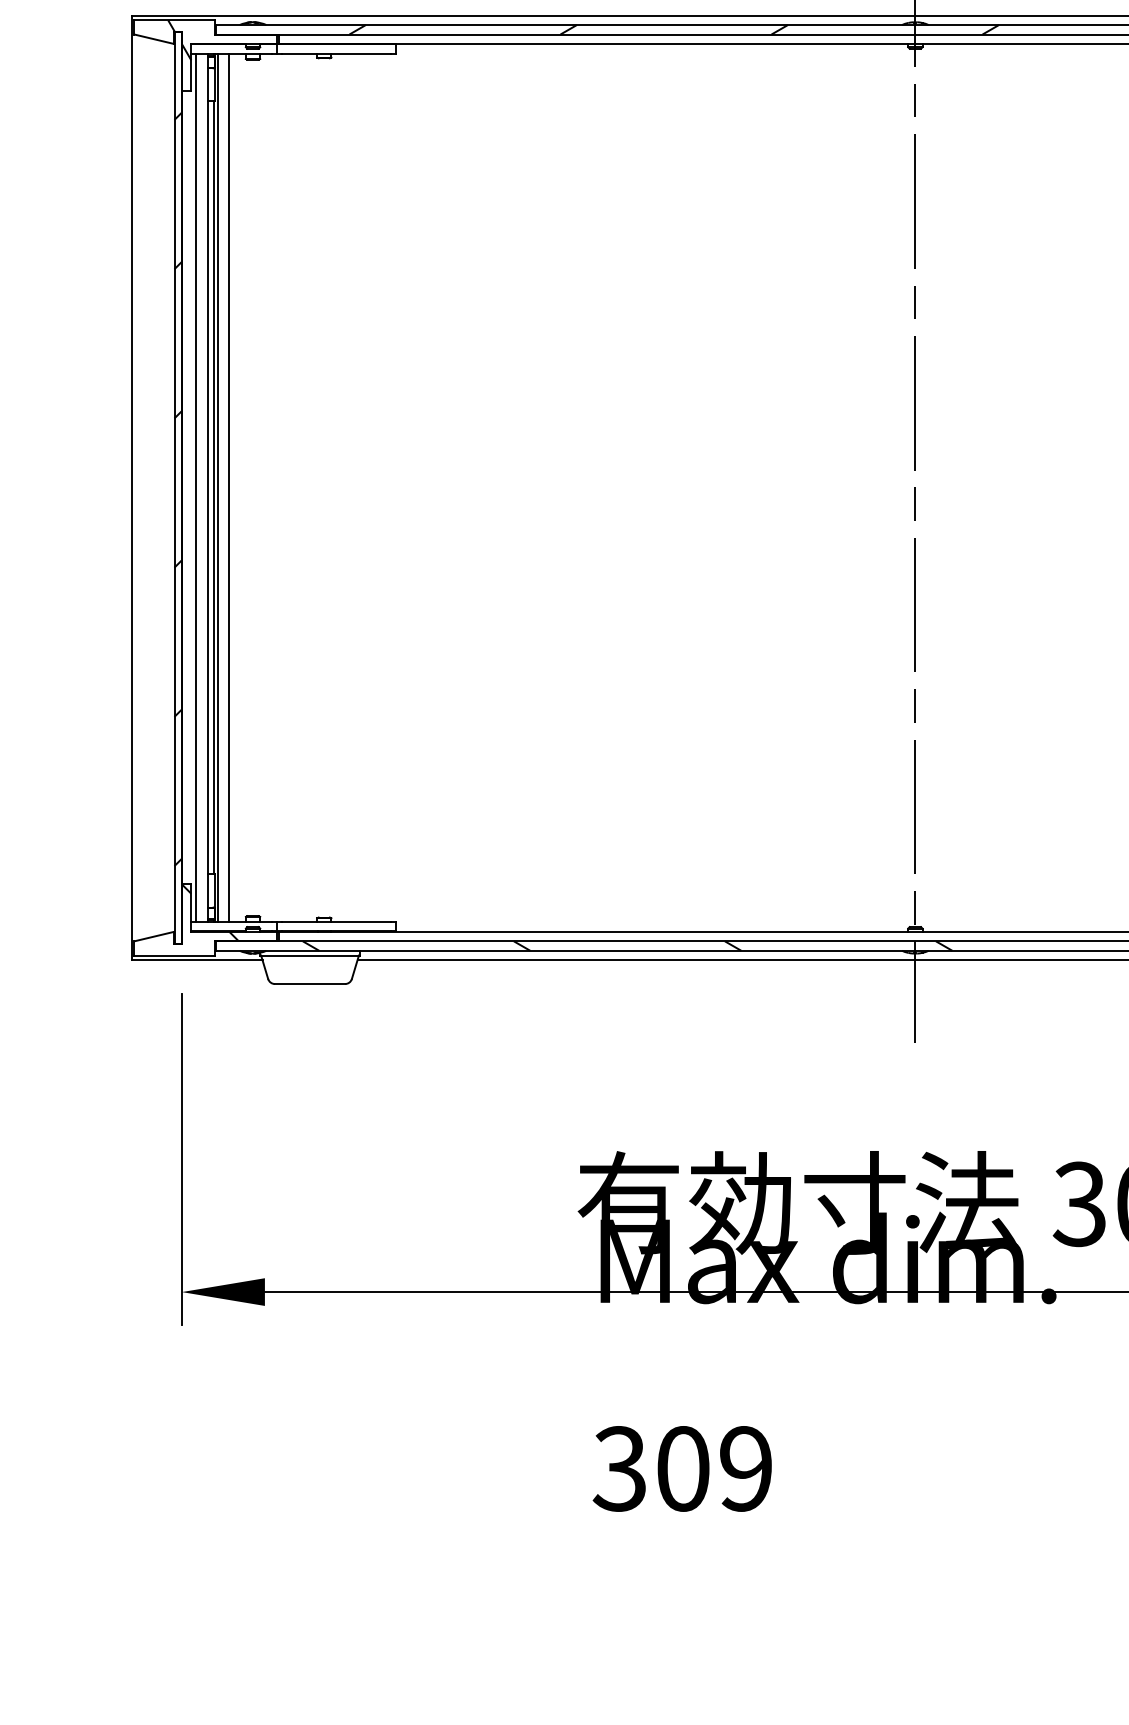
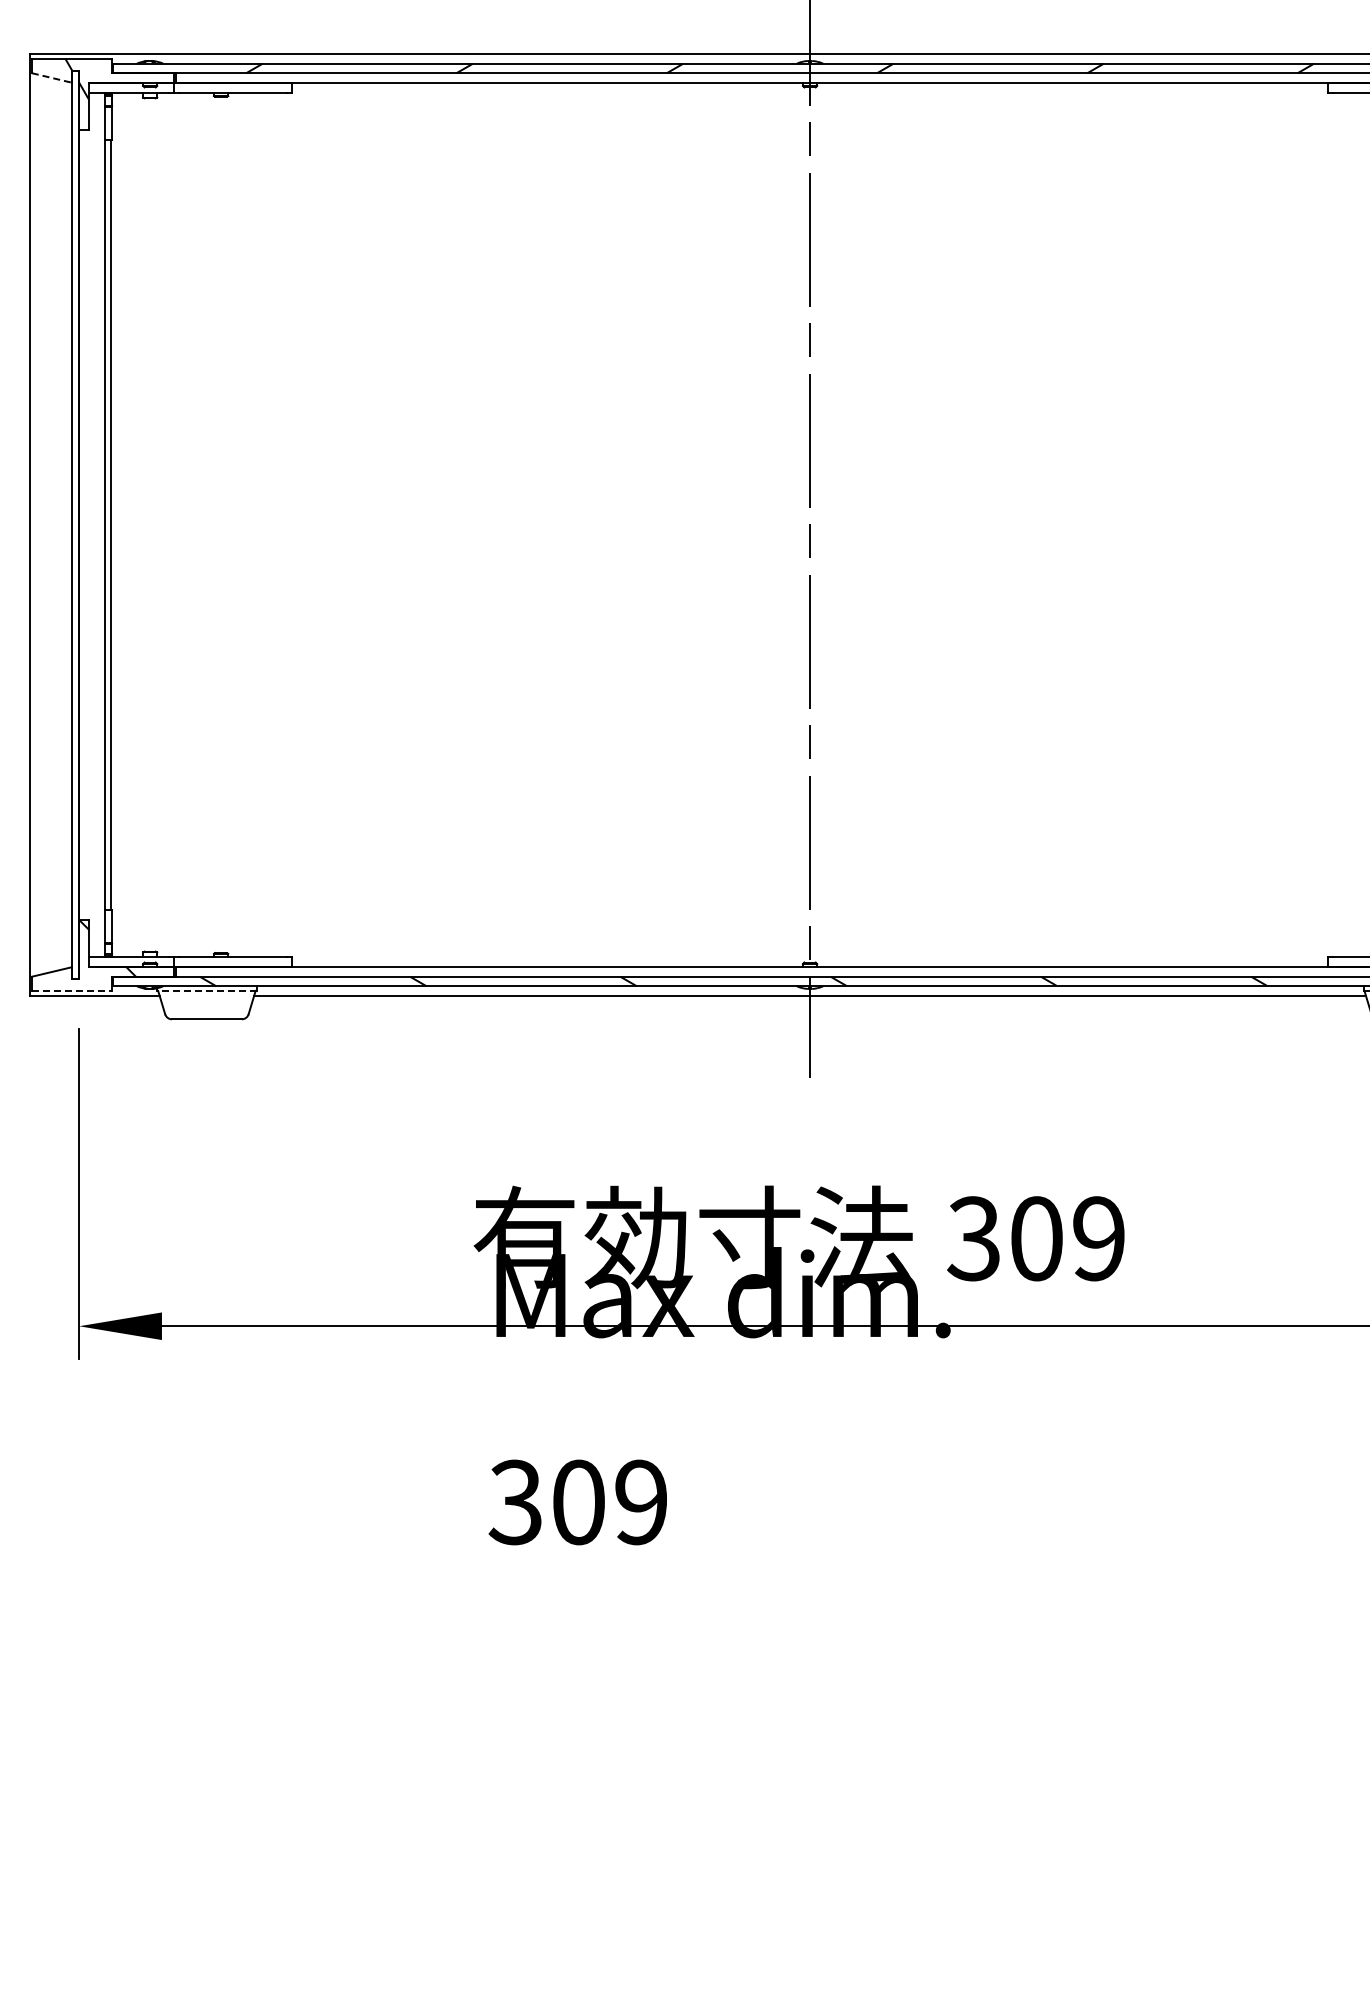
line: (155, 39) -> (52, 78), solid -> dashed
line: (196, 487) -> (93, 524), removed
line: (217, 487) -> (114, 524), removed
line: (229, 487) -> (126, 524), removed
hatch: (177, 489) -> (74, 526), removed
line: (175, 955) -> (72, 990), solid -> dashed
line: (309, 955) -> (206, 990), solid -> dashed

